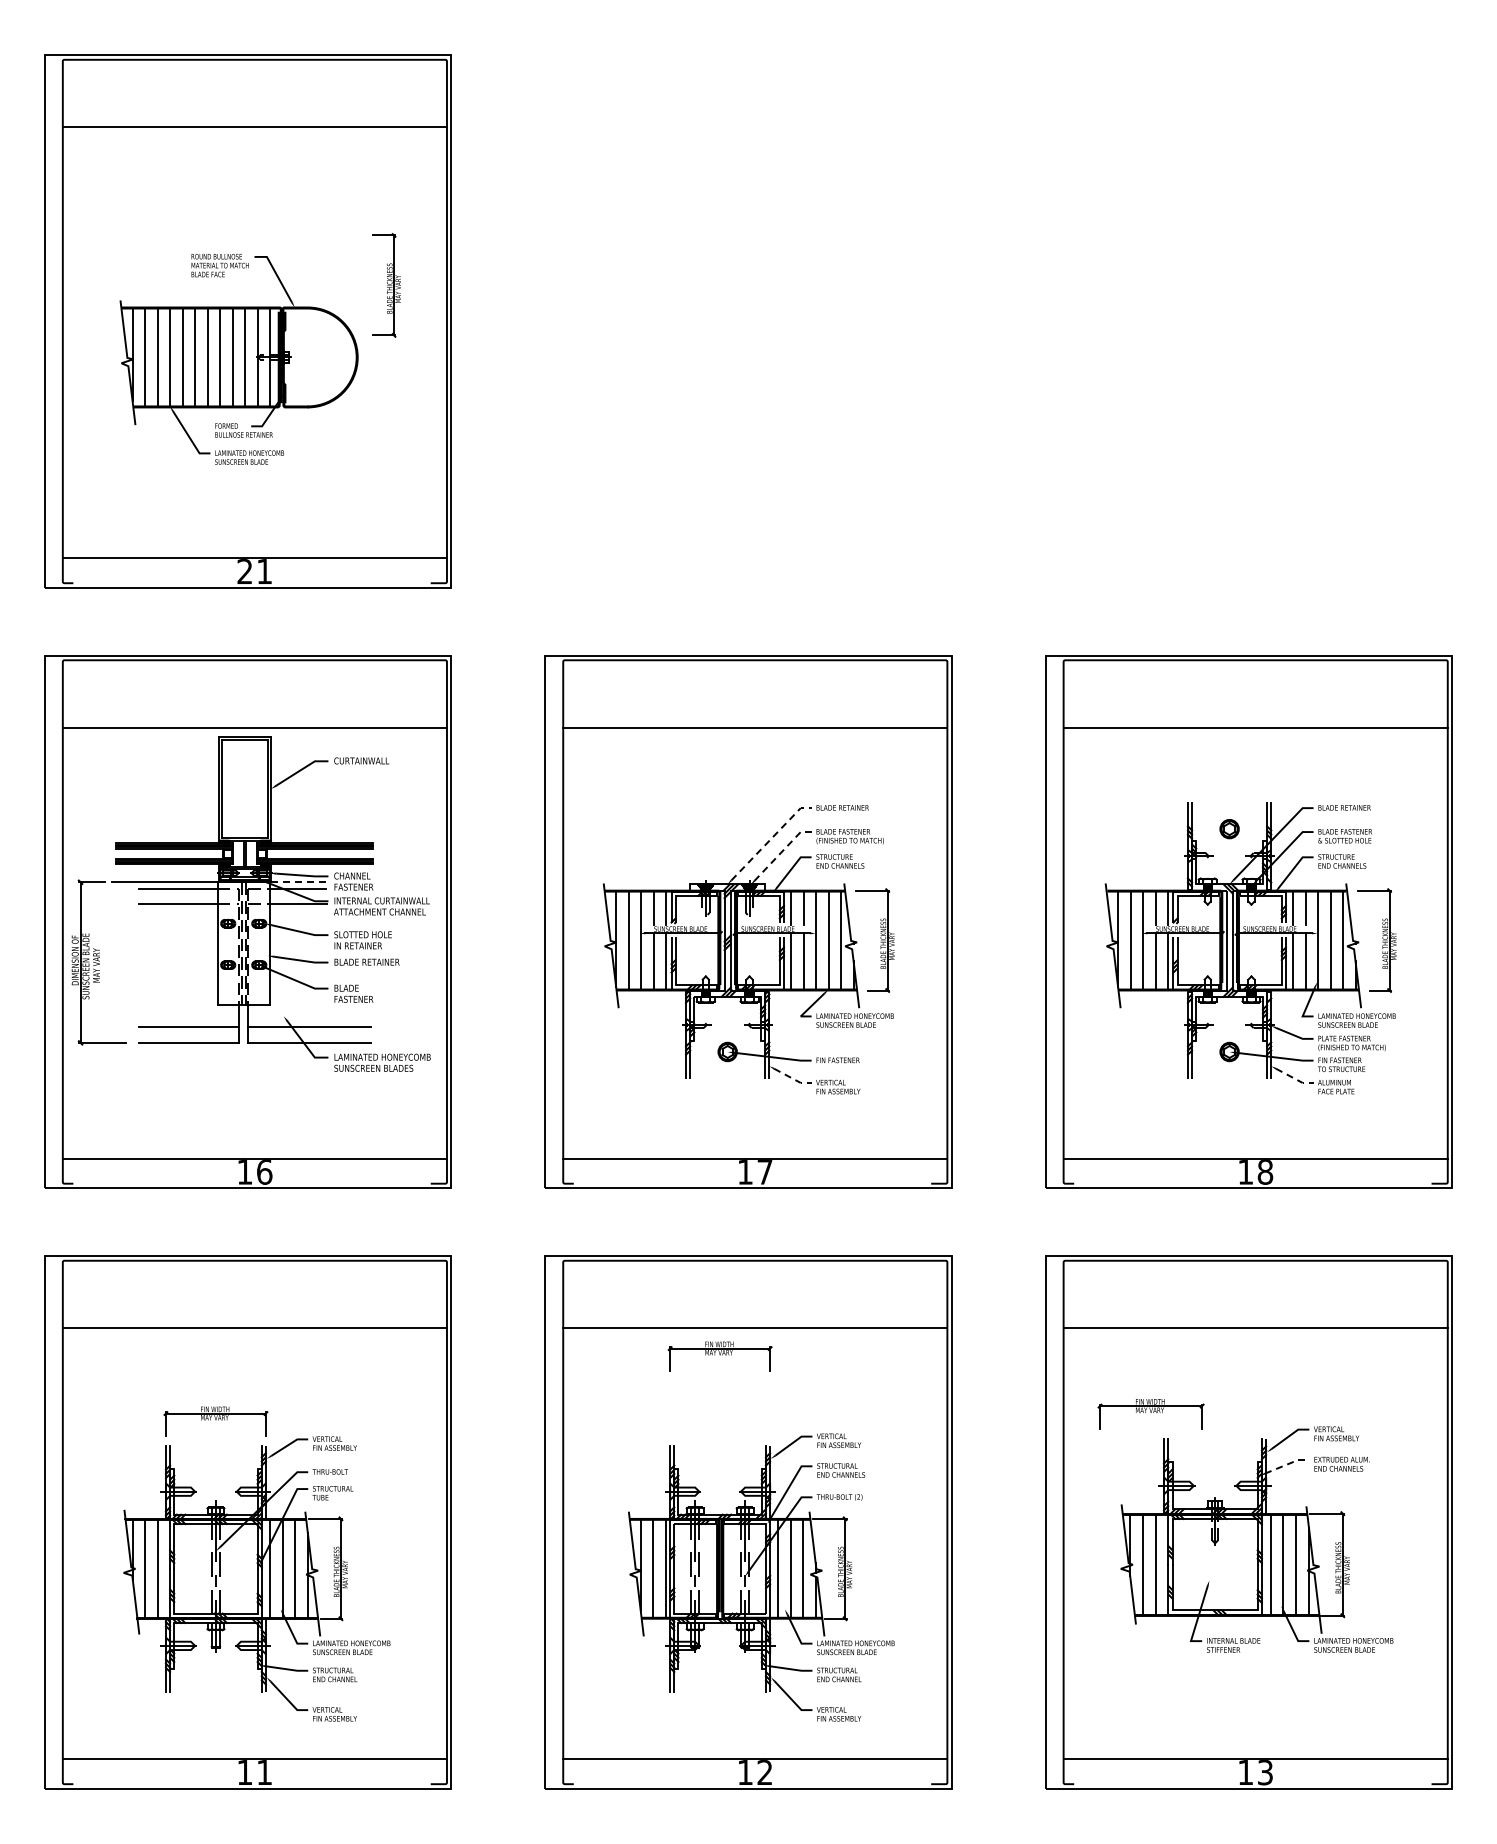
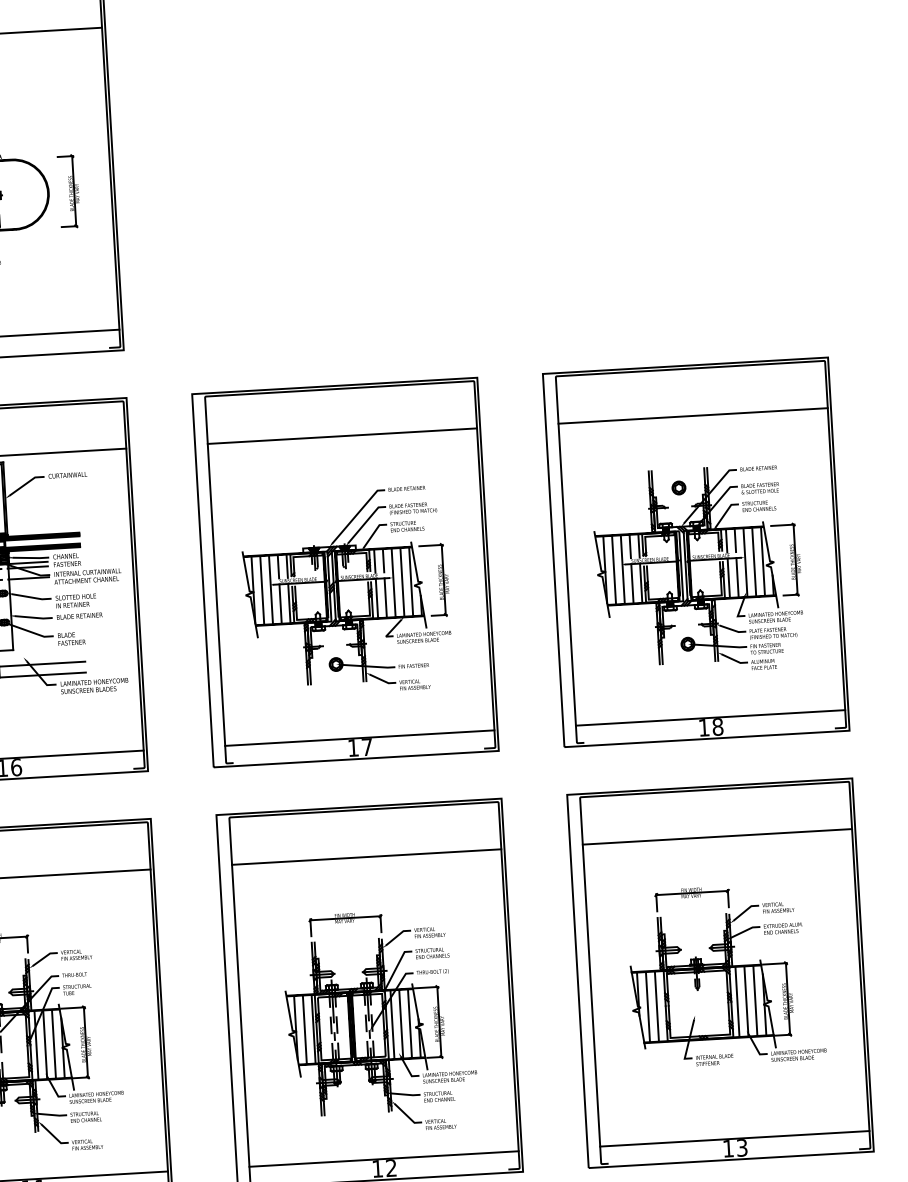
part: (386, 285) -> (68, 191), moved
line: (770, 839) -> (357, 513), dashed -> solid
line: (781, 852) -> (365, 522), dashed -> solid
line: (298, 882) -> (28, 563), dashed -> solid
line: (793, 1078) -> (383, 680), dashed -> solid
line: (1294, 1078) -> (734, 660), dashed -> solid
part: (719, 1356) -> (345, 923), moved
part: (1150, 1414) -> (692, 898), moved
line: (1288, 1464) -> (745, 931), dashed -> solid

